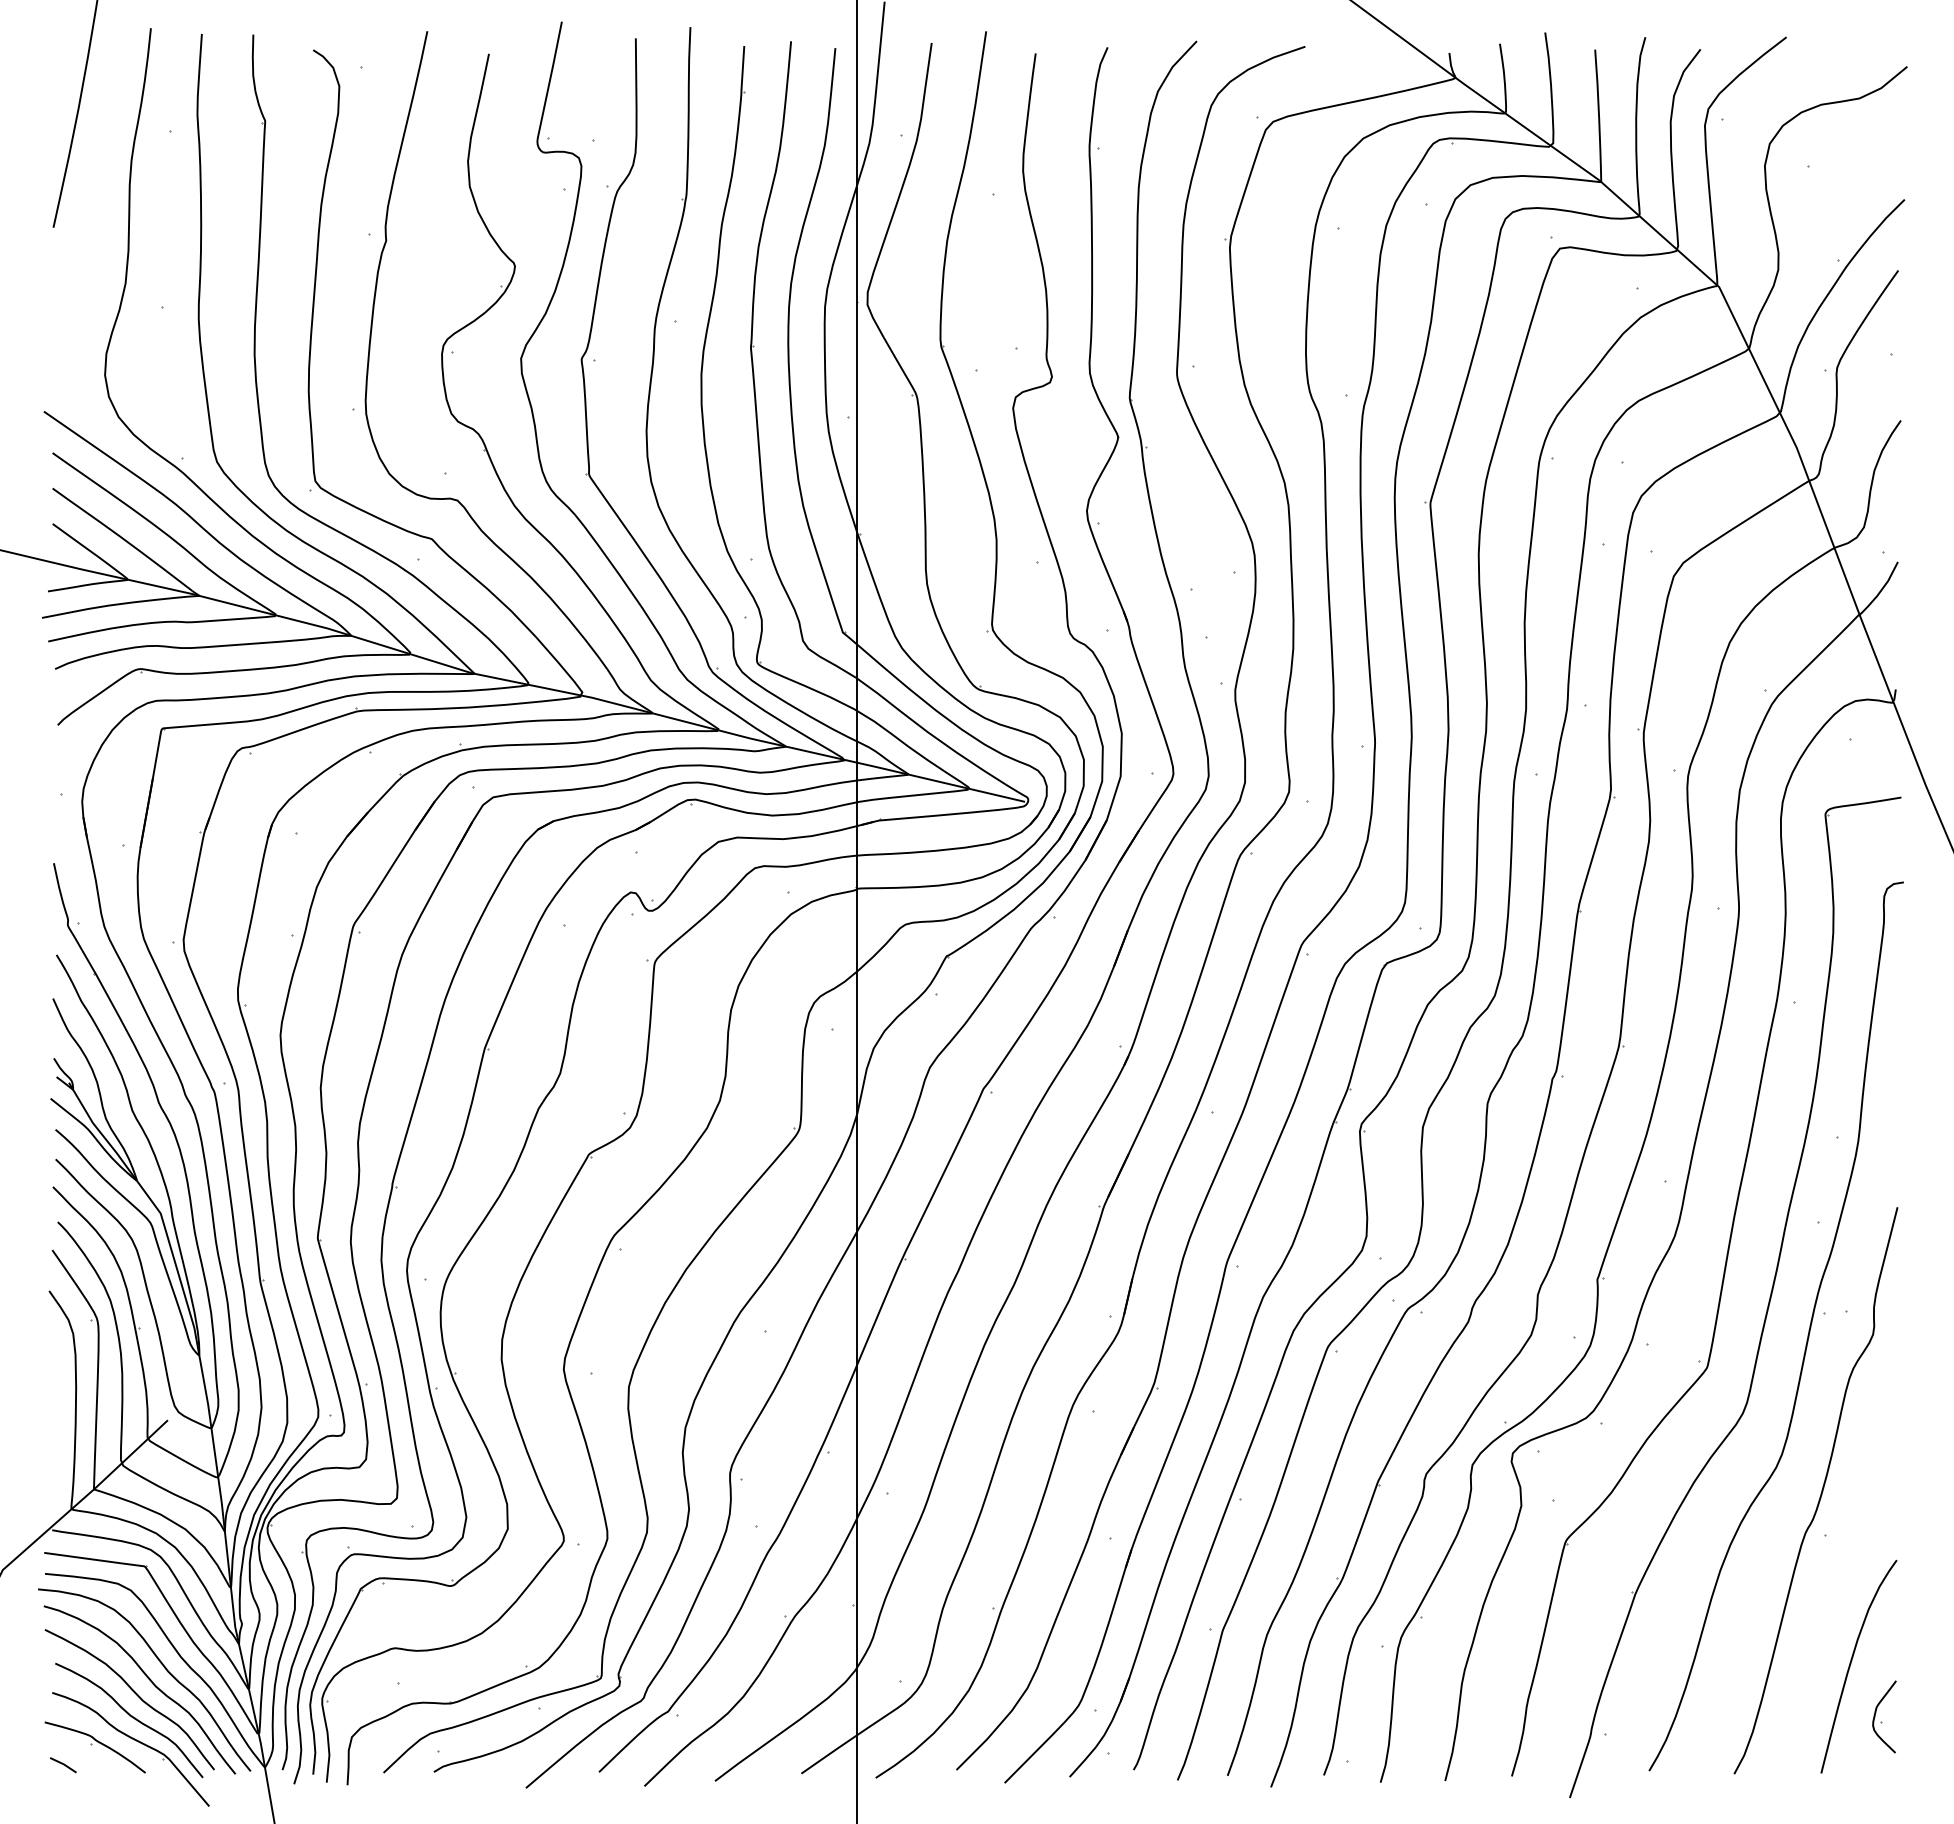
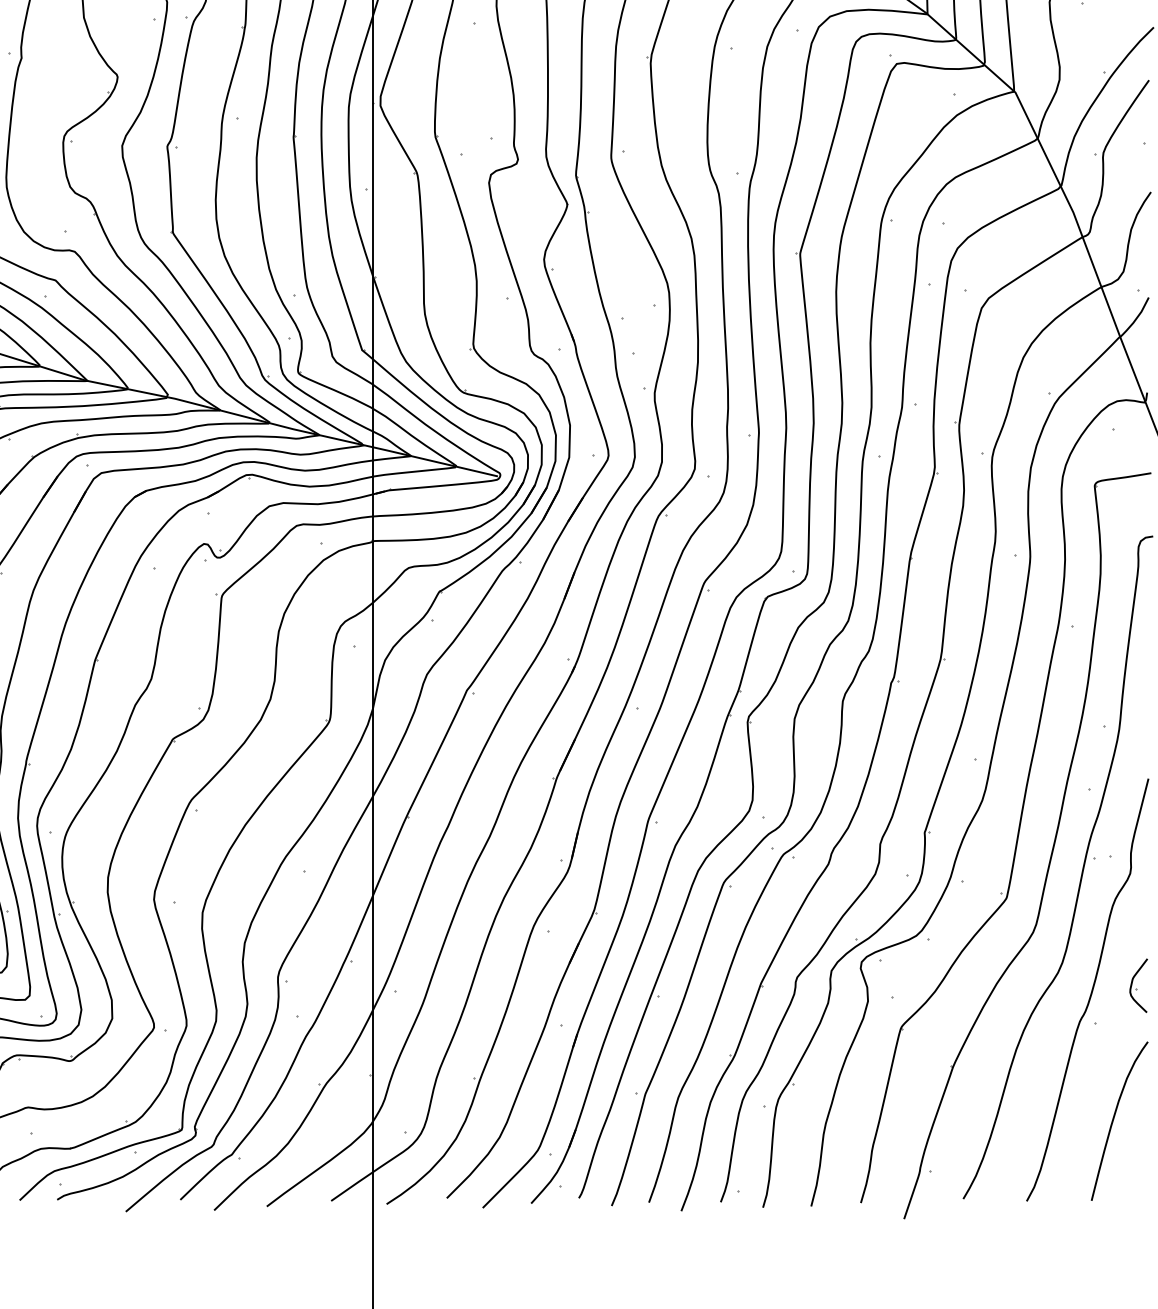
part: (1884, 1716) -> (1138, 985), moved

